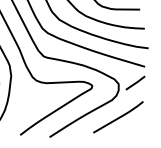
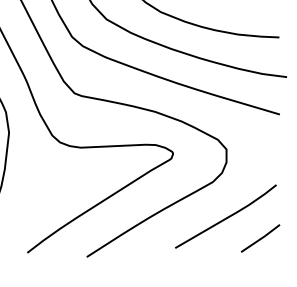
line: (135, 82) -> (260, 237), moved

